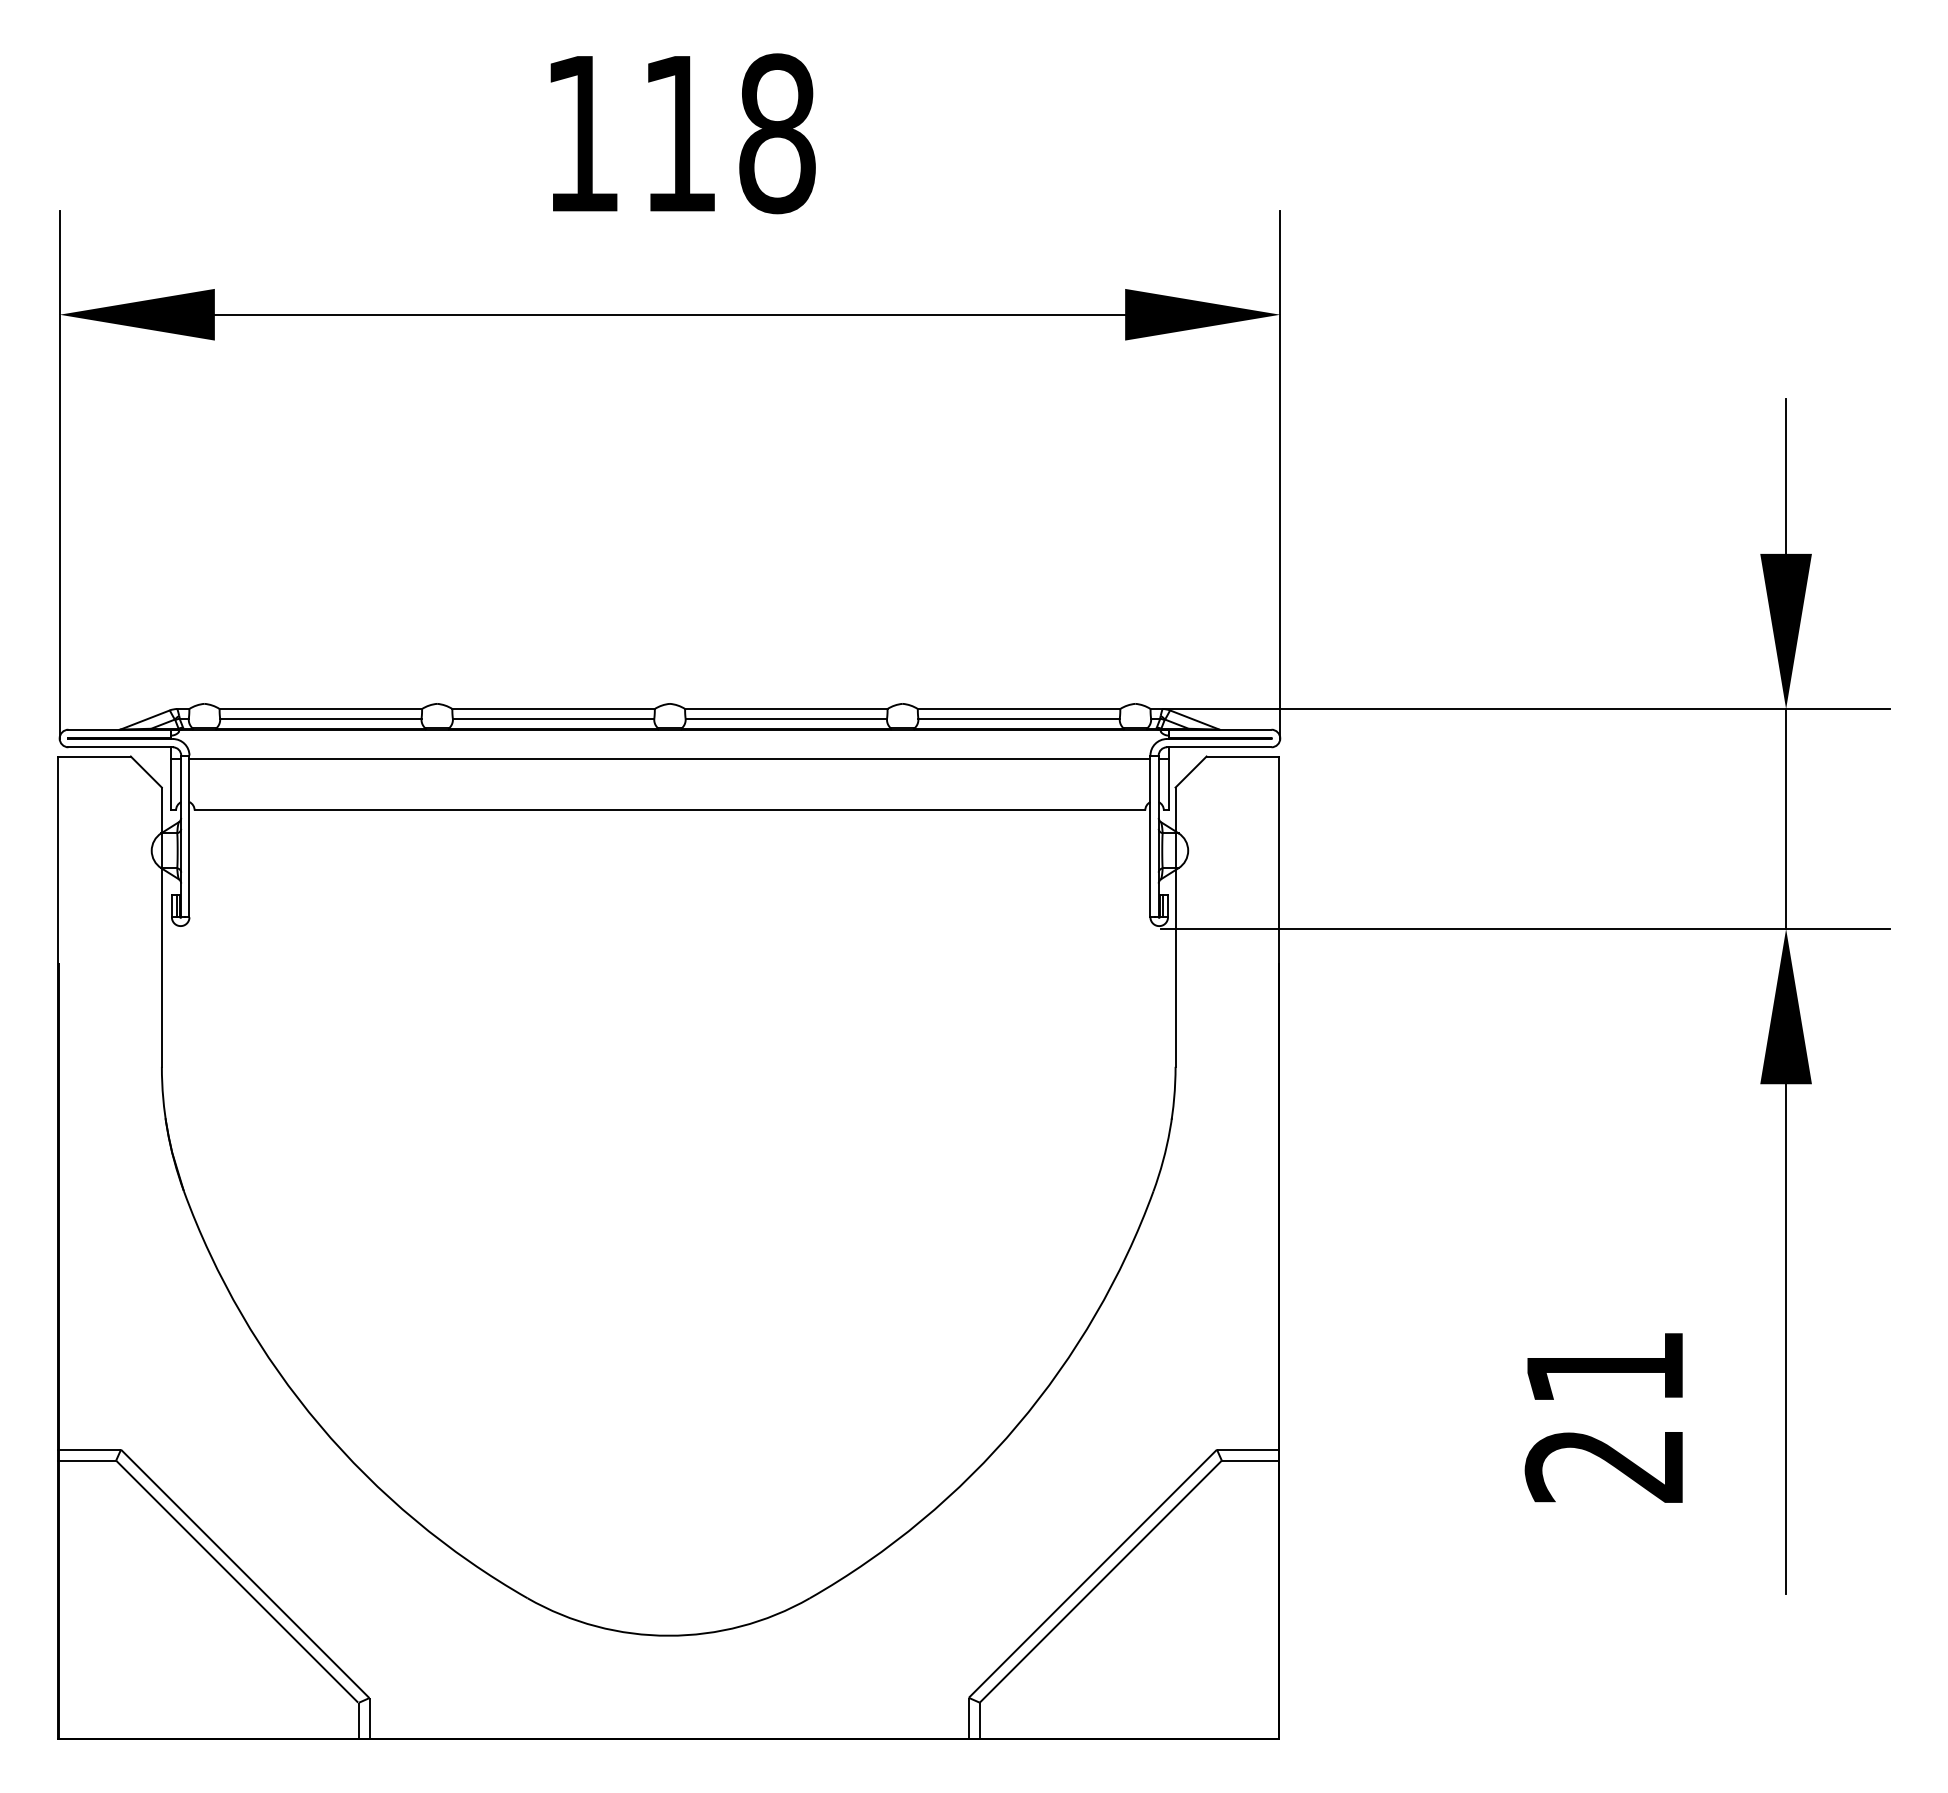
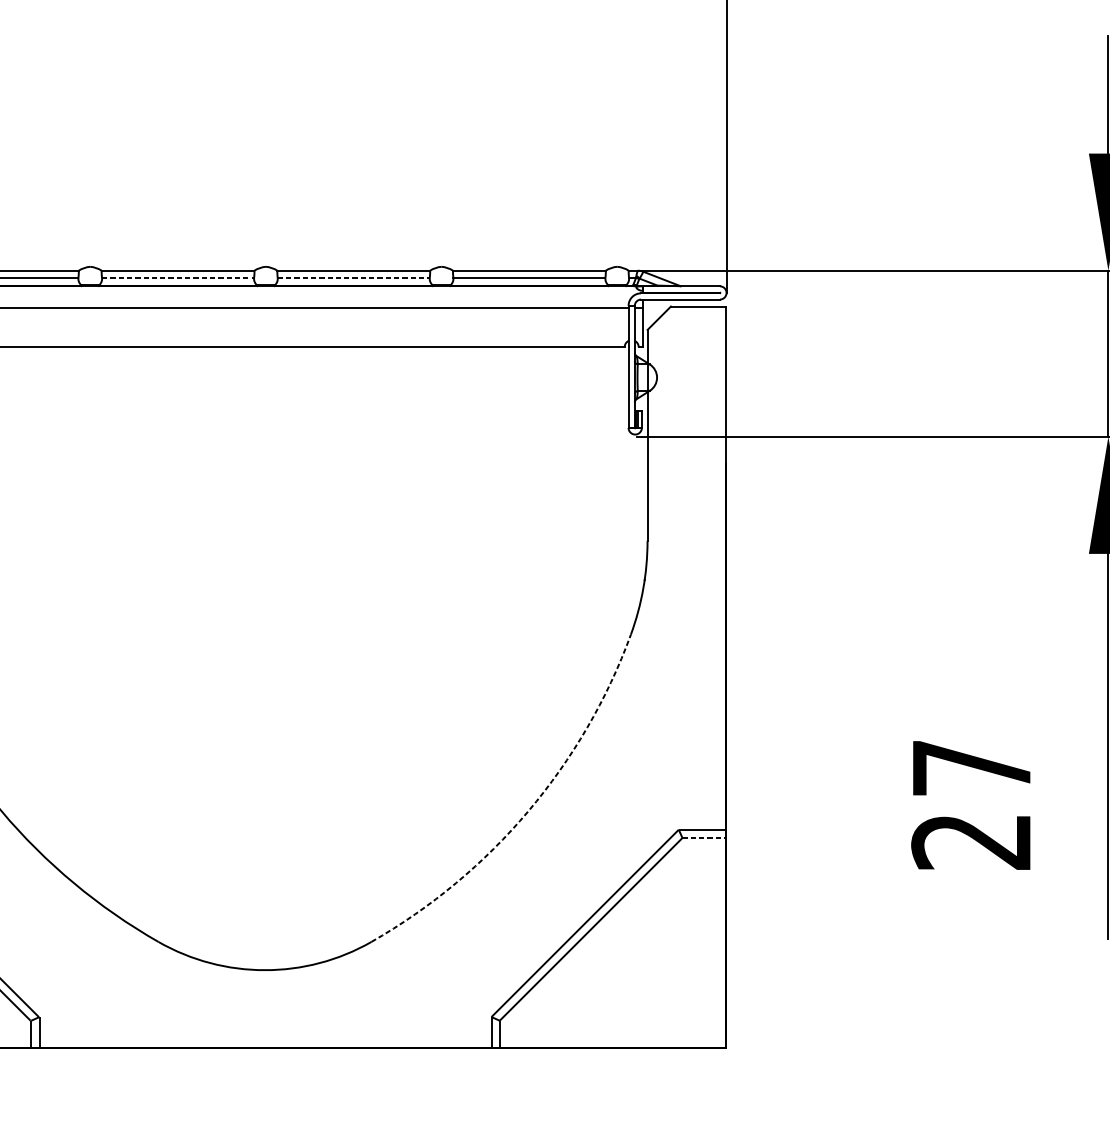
line: (553, 718) -> (178, 277), solid -> dashed
line: (786, 718) -> (353, 277), solid -> dashed
text: (1604, 1368) -> (971, 768), 21 -> 27
arc: (1017, 1425) -> (528, 811), solid -> dashed
line: (1250, 1460) -> (704, 837), solid -> dashed

